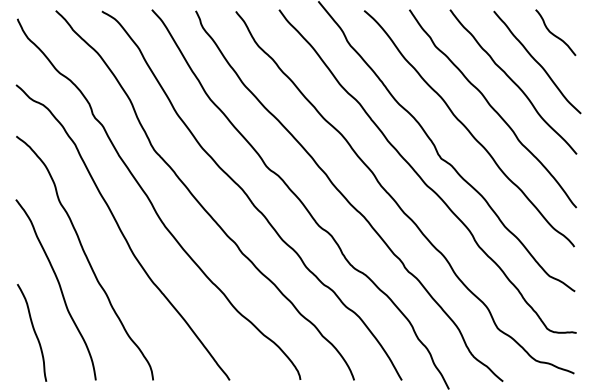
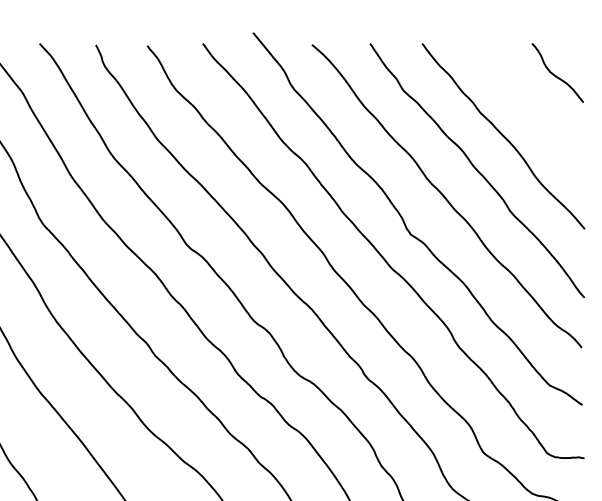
curve: (537, 62) -> (534, 111), removed

